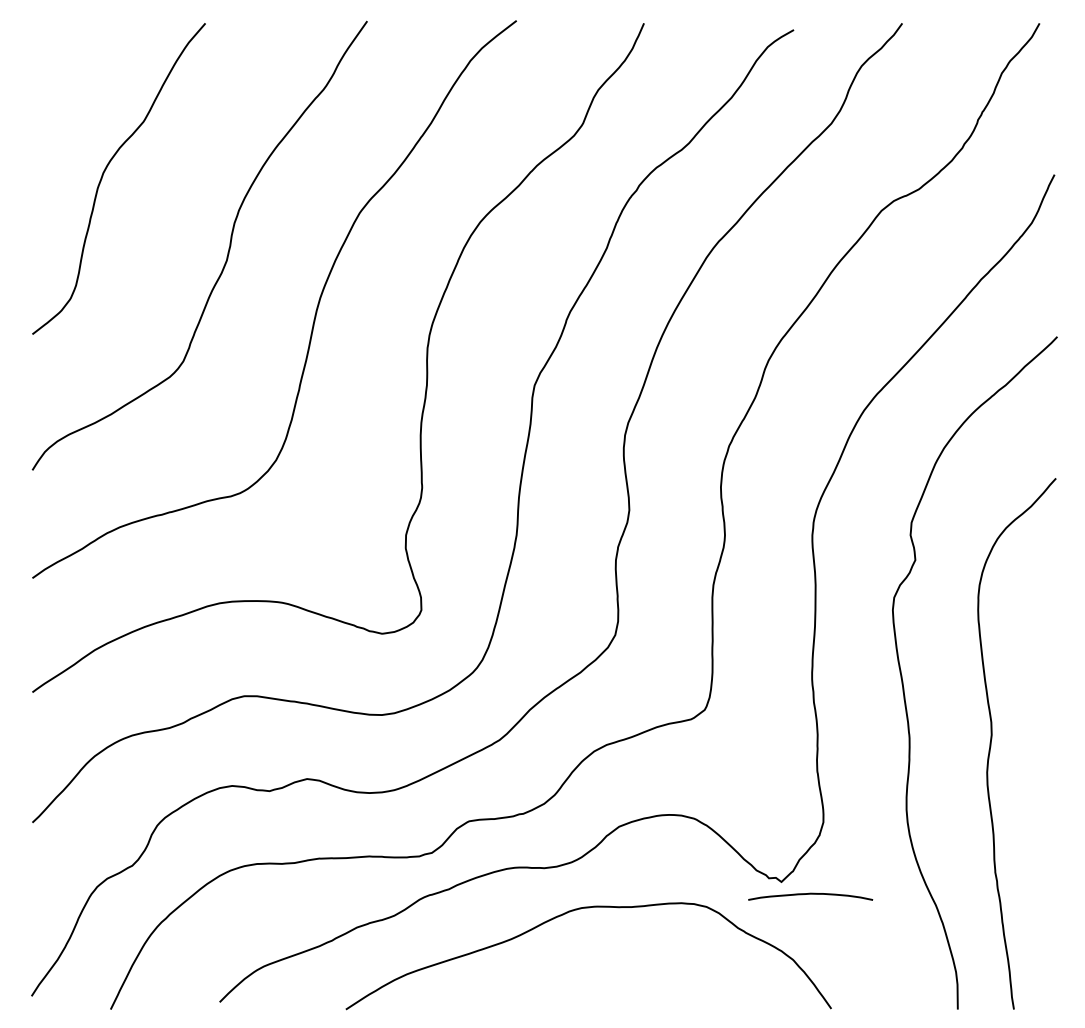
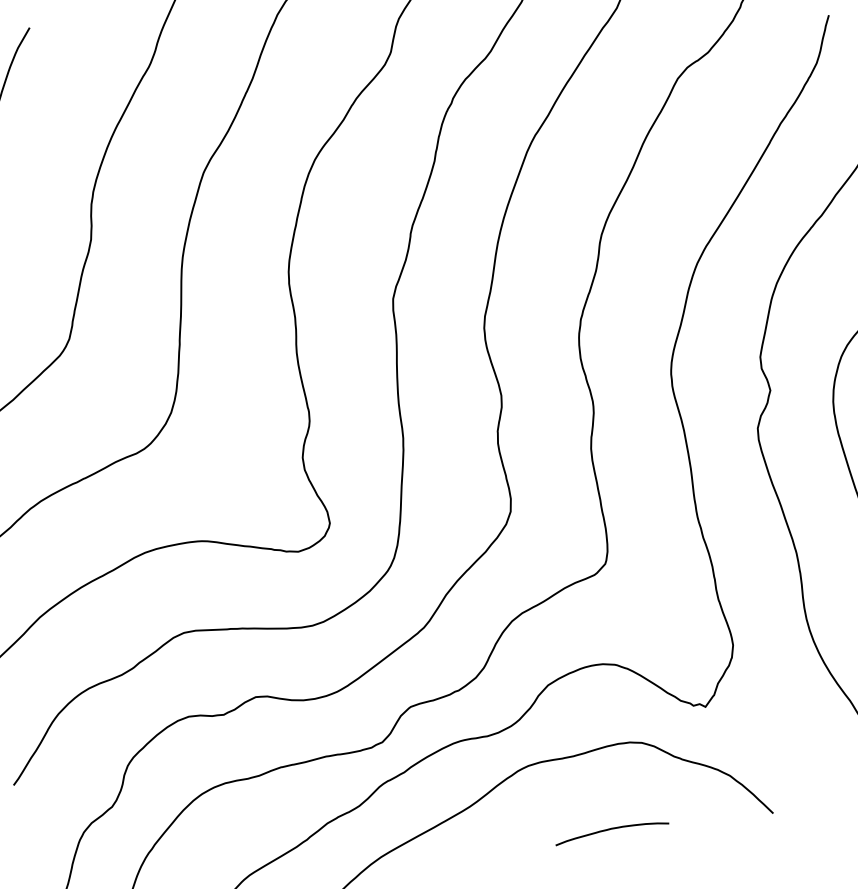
curve: (810, 894) -> (611, 829), moved

